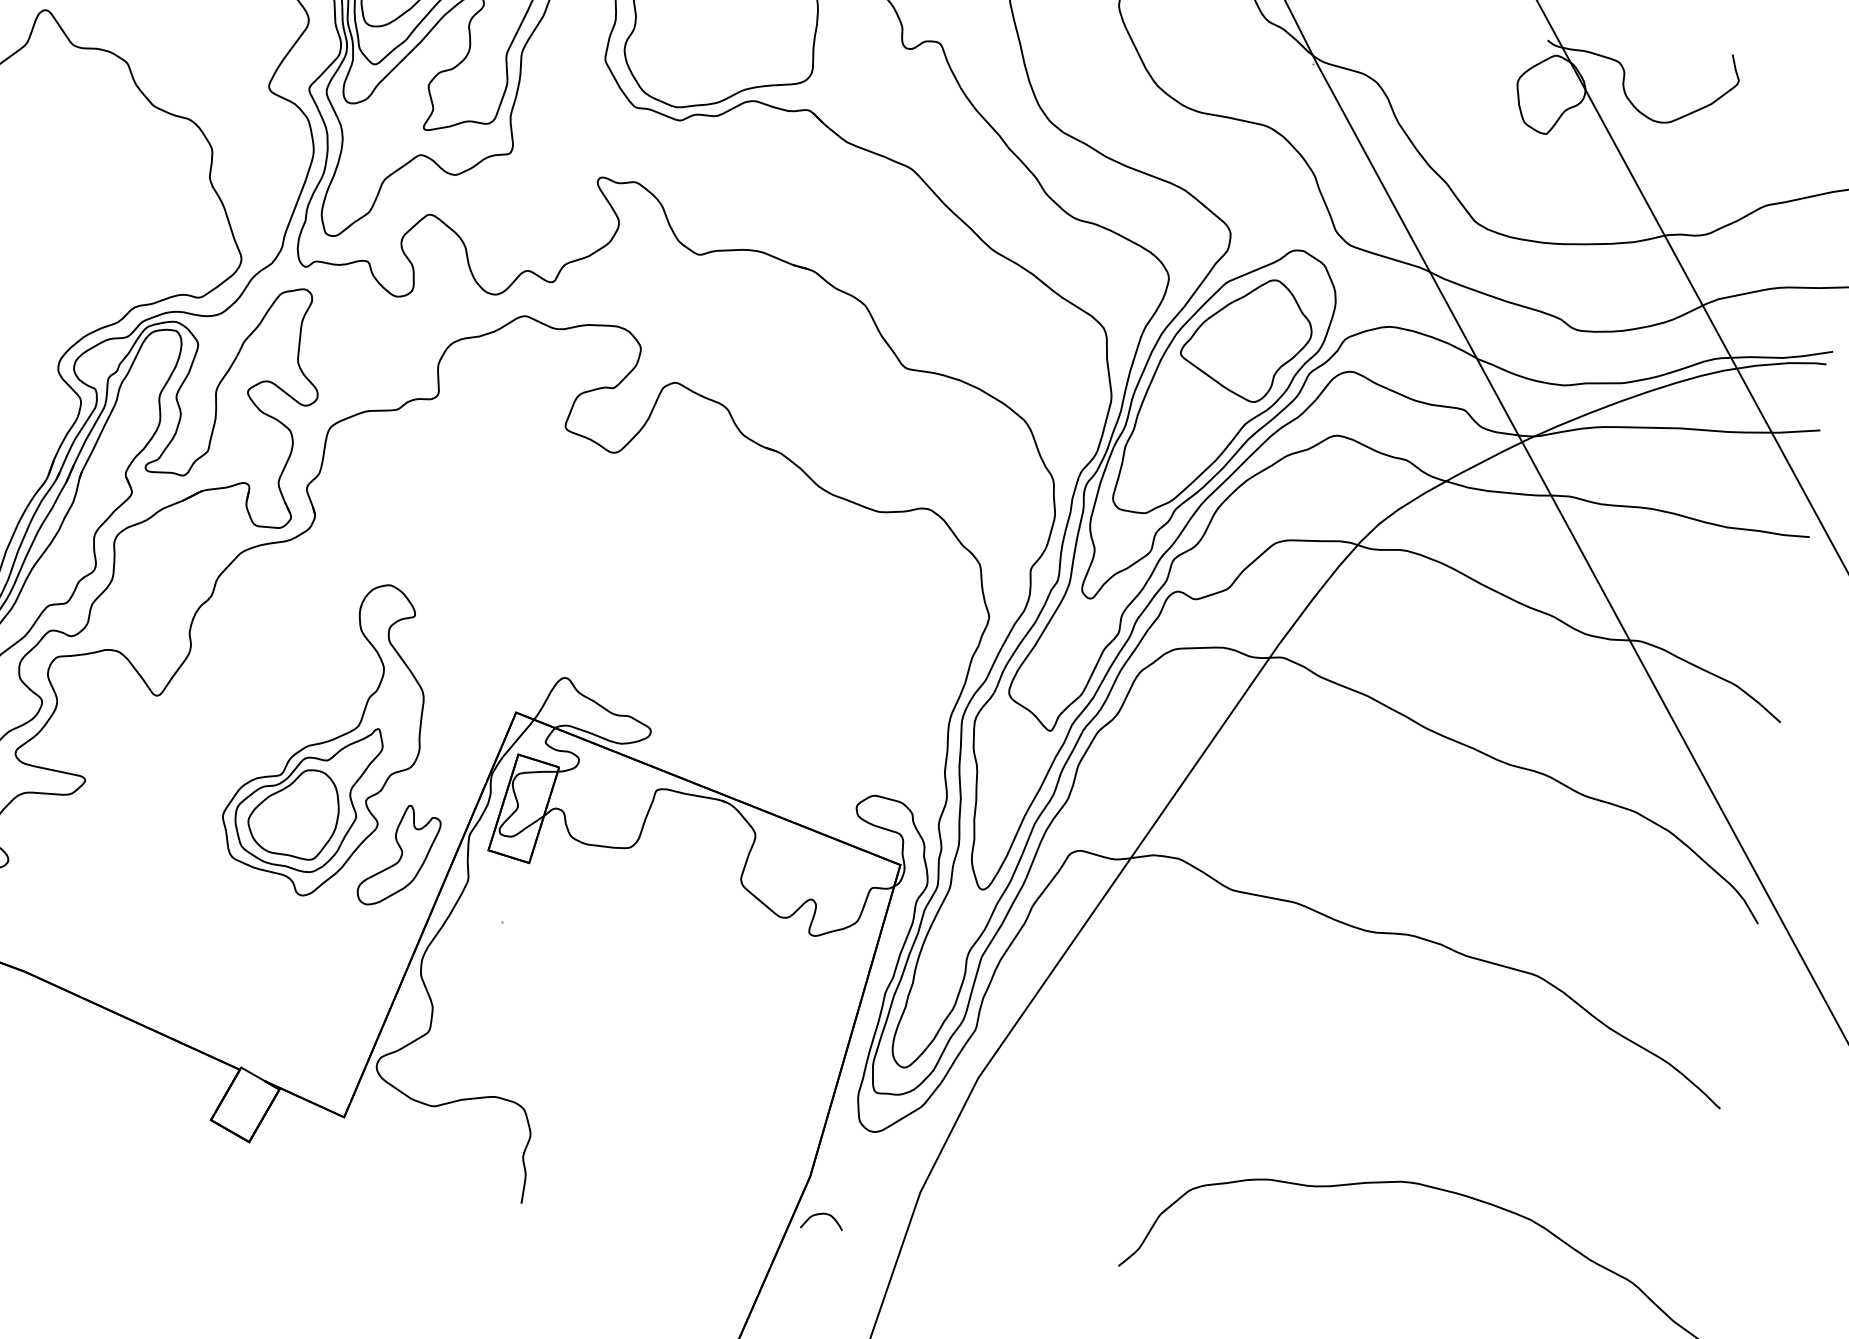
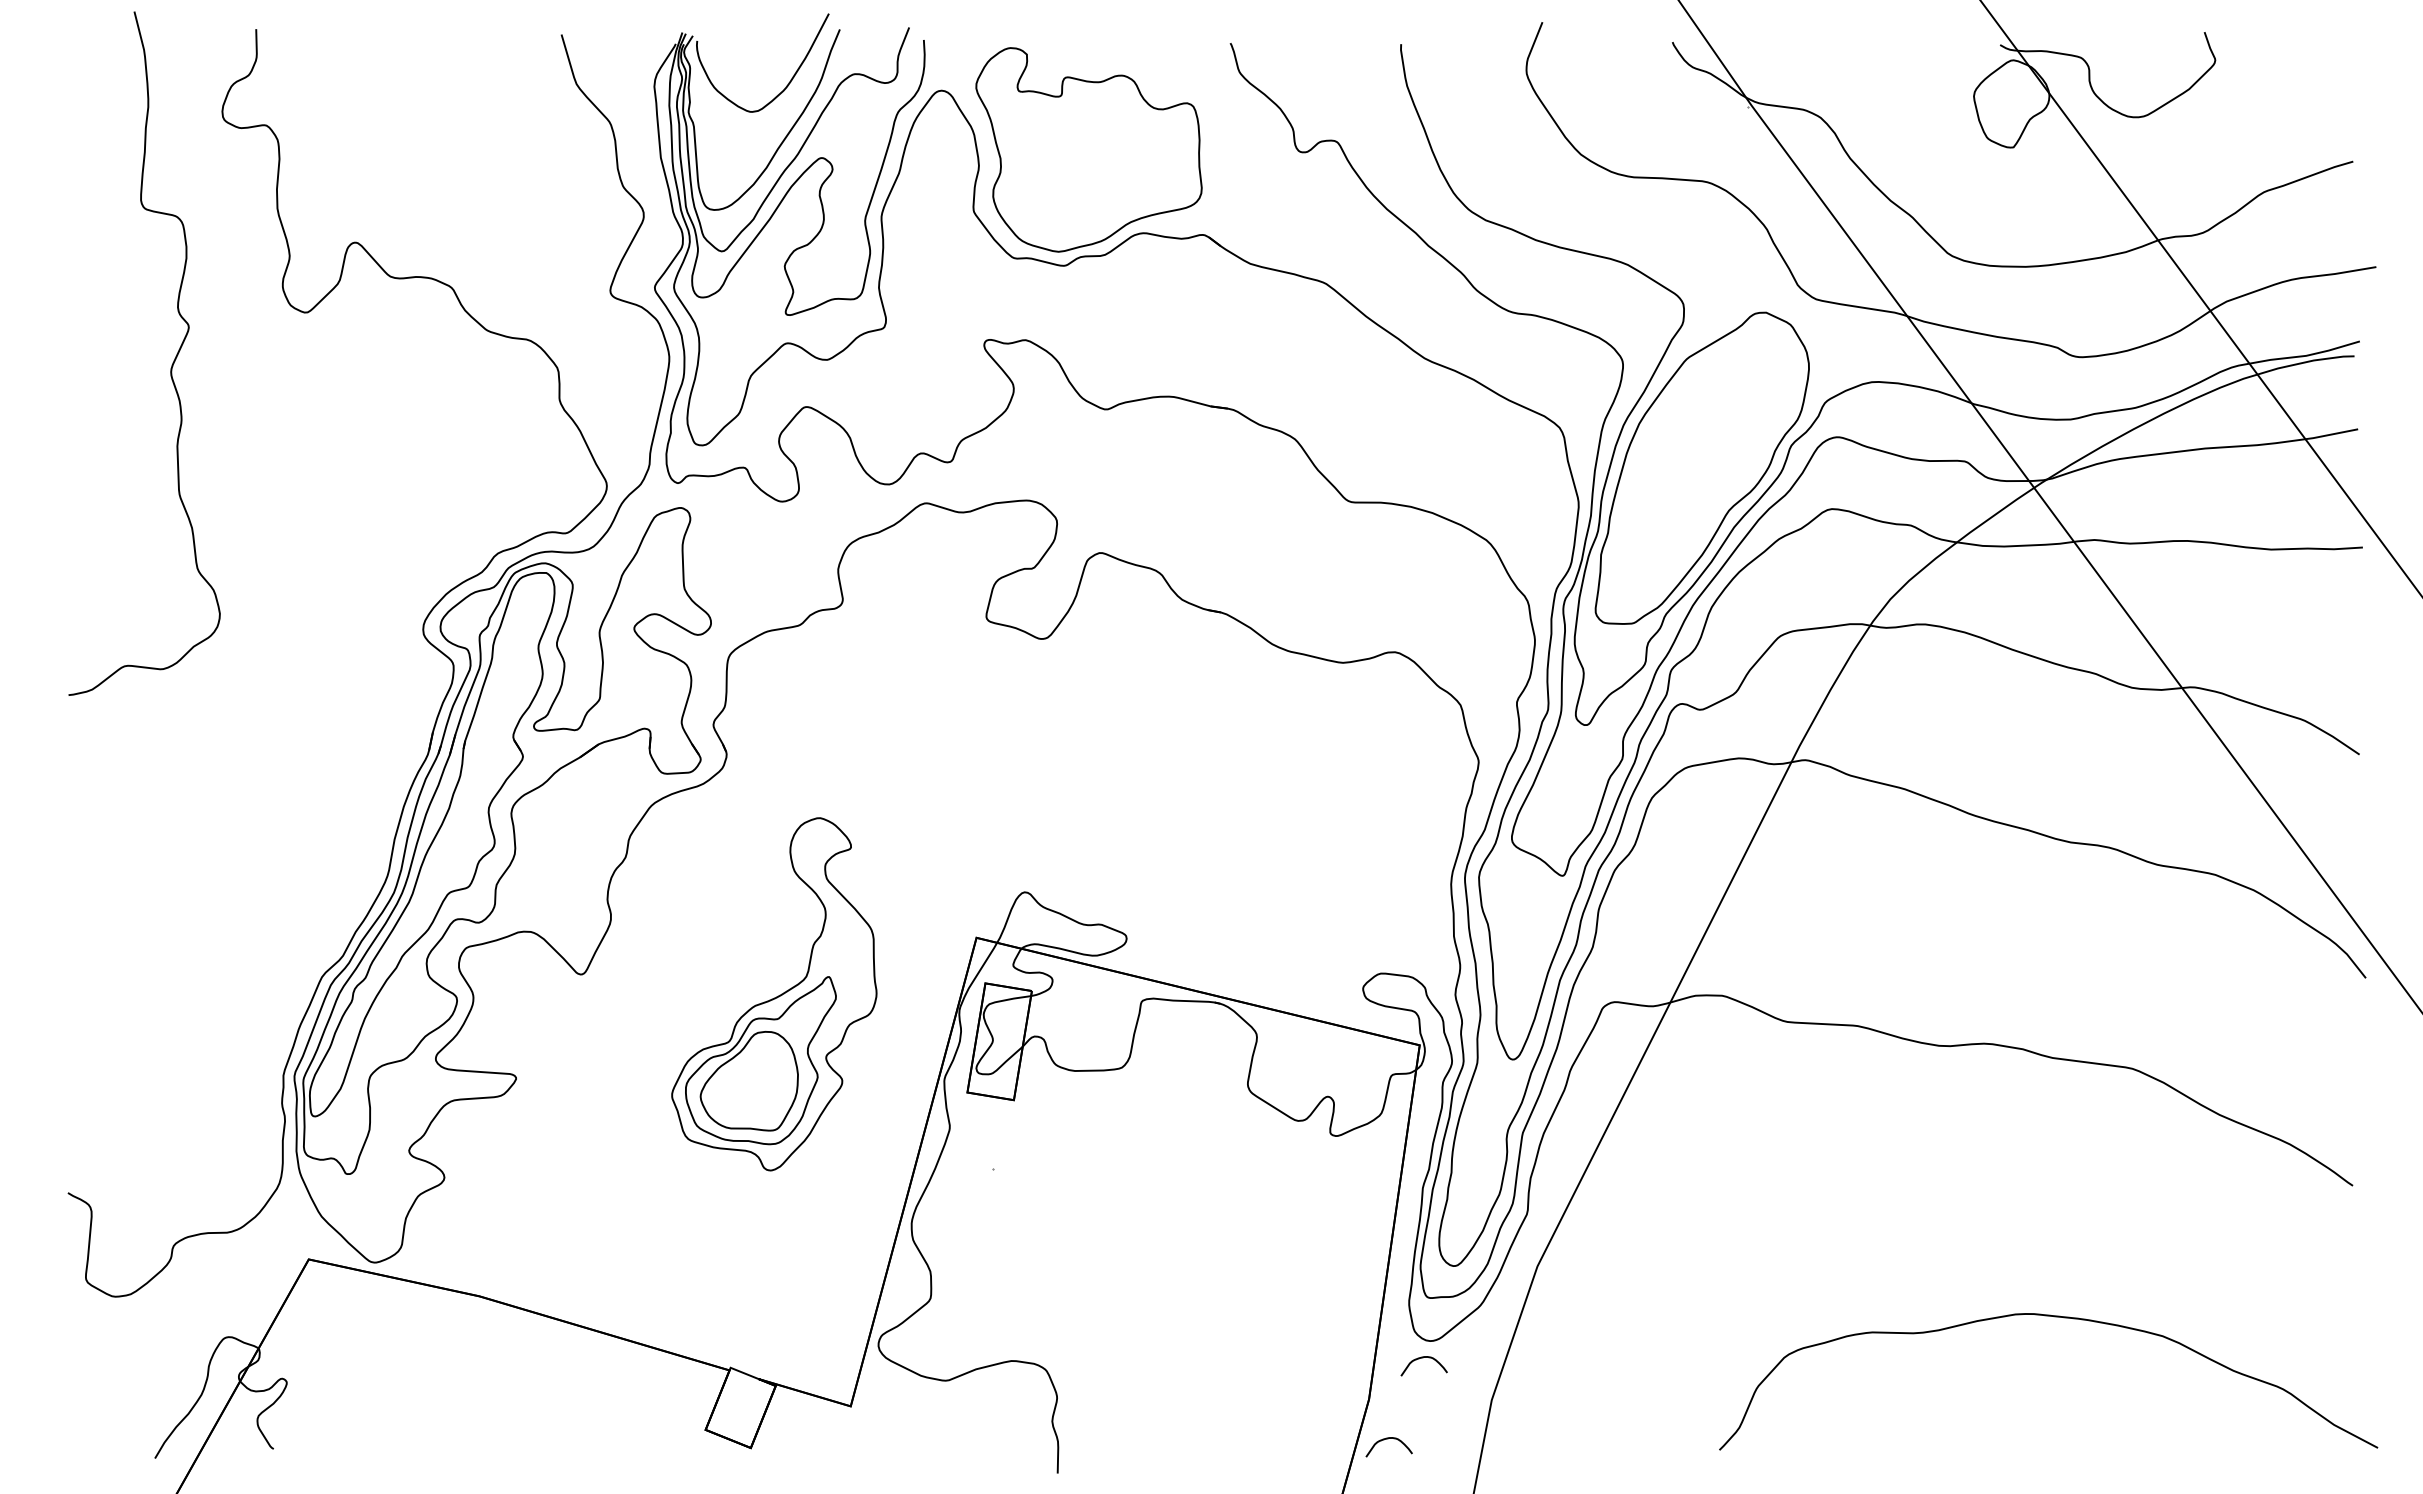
part: (1246, 339) -> (1717, 417), removed
part: (398, 856) -> (870, 1112), removed
curve: (864, 1146) -> (1423, 1358), added

